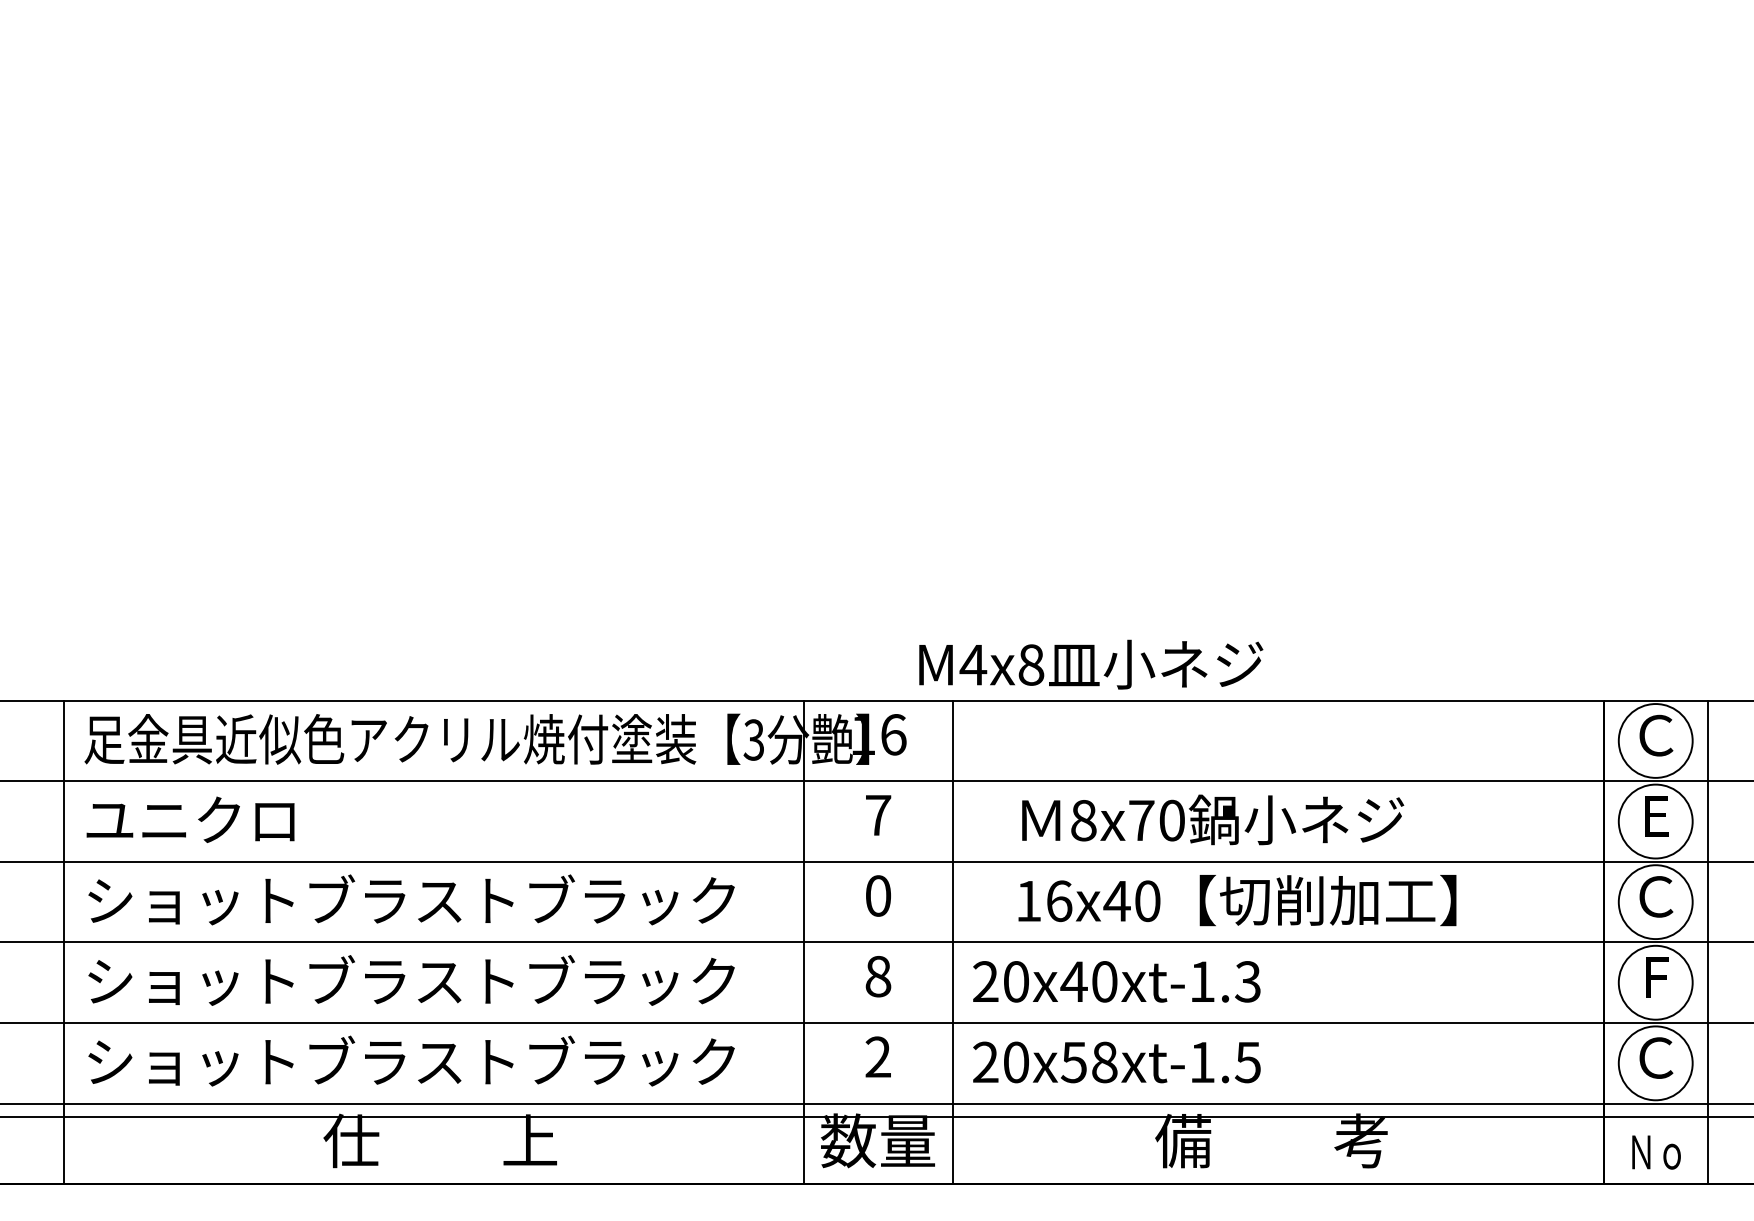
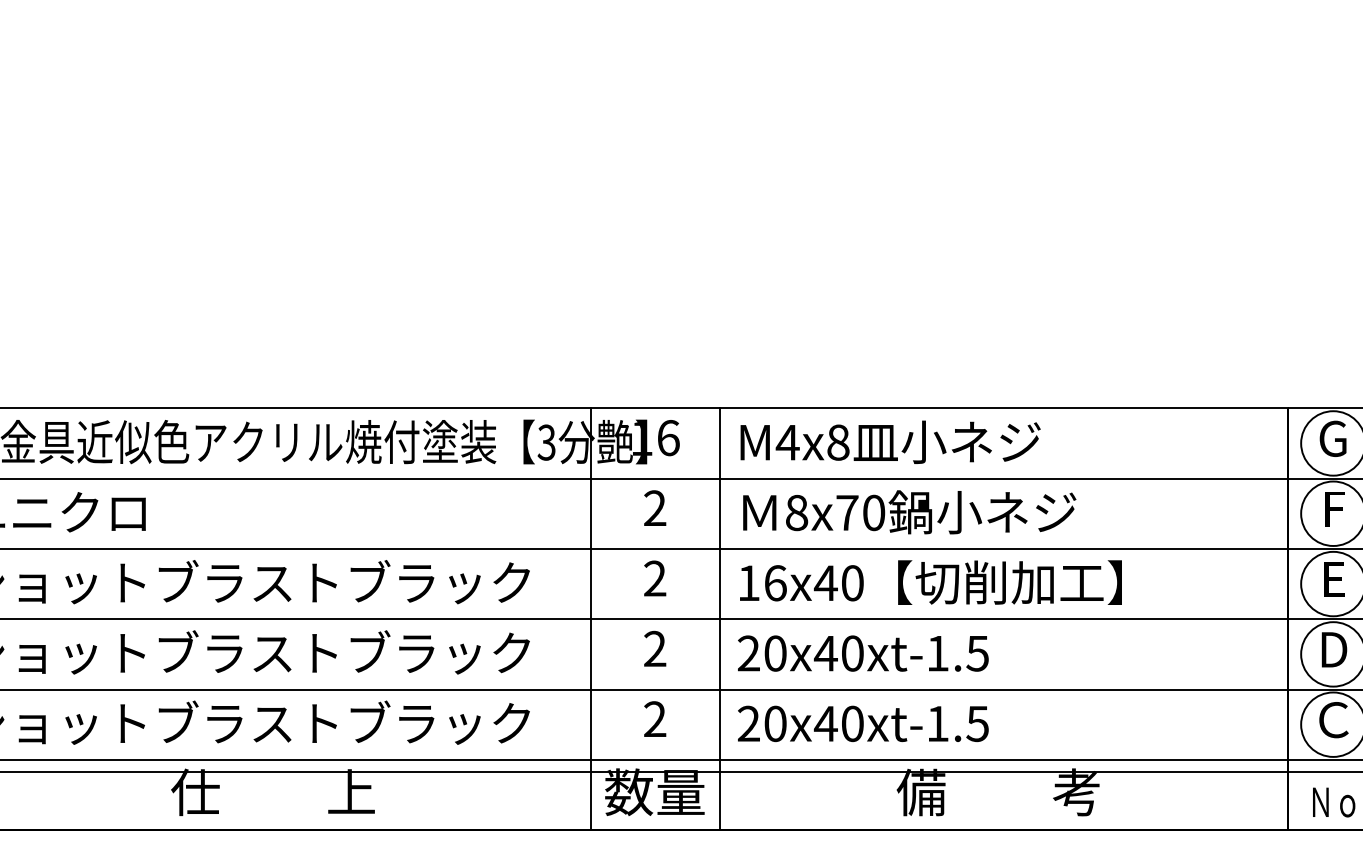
text: (1091, 664) -> (890, 442), moved
text: (1656, 735) -> (1334, 438), Ｃ -> G
text: (878, 814) -> (655, 507), 7 -> 2
text: (1656, 816) -> (1334, 509), E -> F
text: (1213, 819) -> (910, 511), moved
text: (877, 895) -> (654, 578), 0 -> 2
text: (1656, 896) -> (1334, 579), Ｃ -> E
text: (1237, 900) -> (930, 582), moved
text: (878, 976) -> (655, 648), 8 -> 2
text: (1656, 977) -> (1334, 649), F -> D
text: (1247, 981) -> (977, 653), 20x40xt-1.3 -> 20x40xt-1.5
text: (1088, 1062) -> (838, 723), 20x58xt-1.5 -> 20x40xt-1.5

